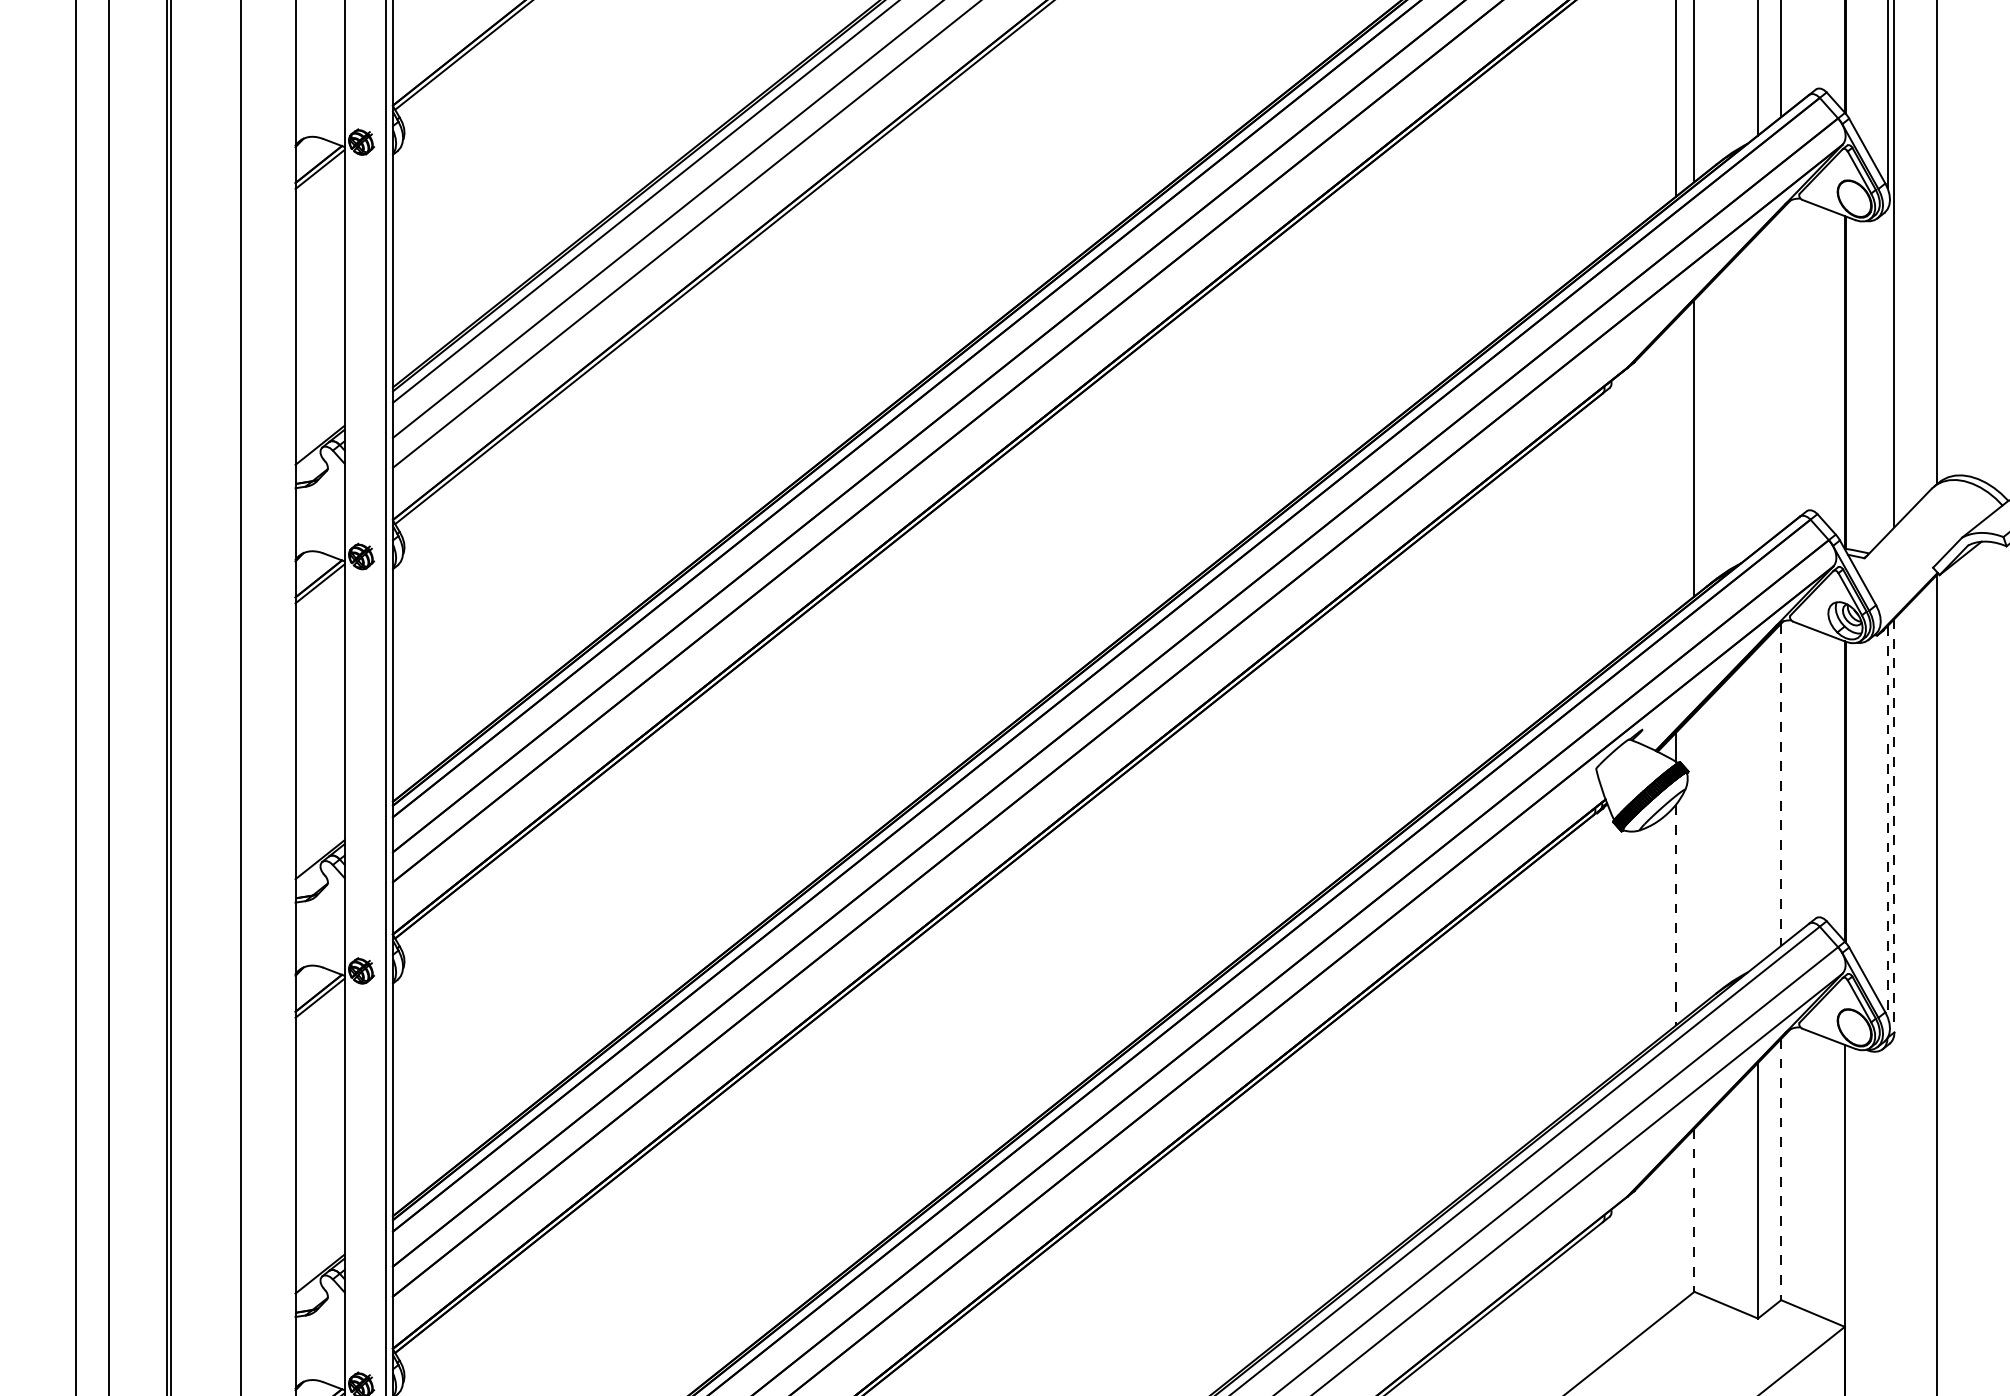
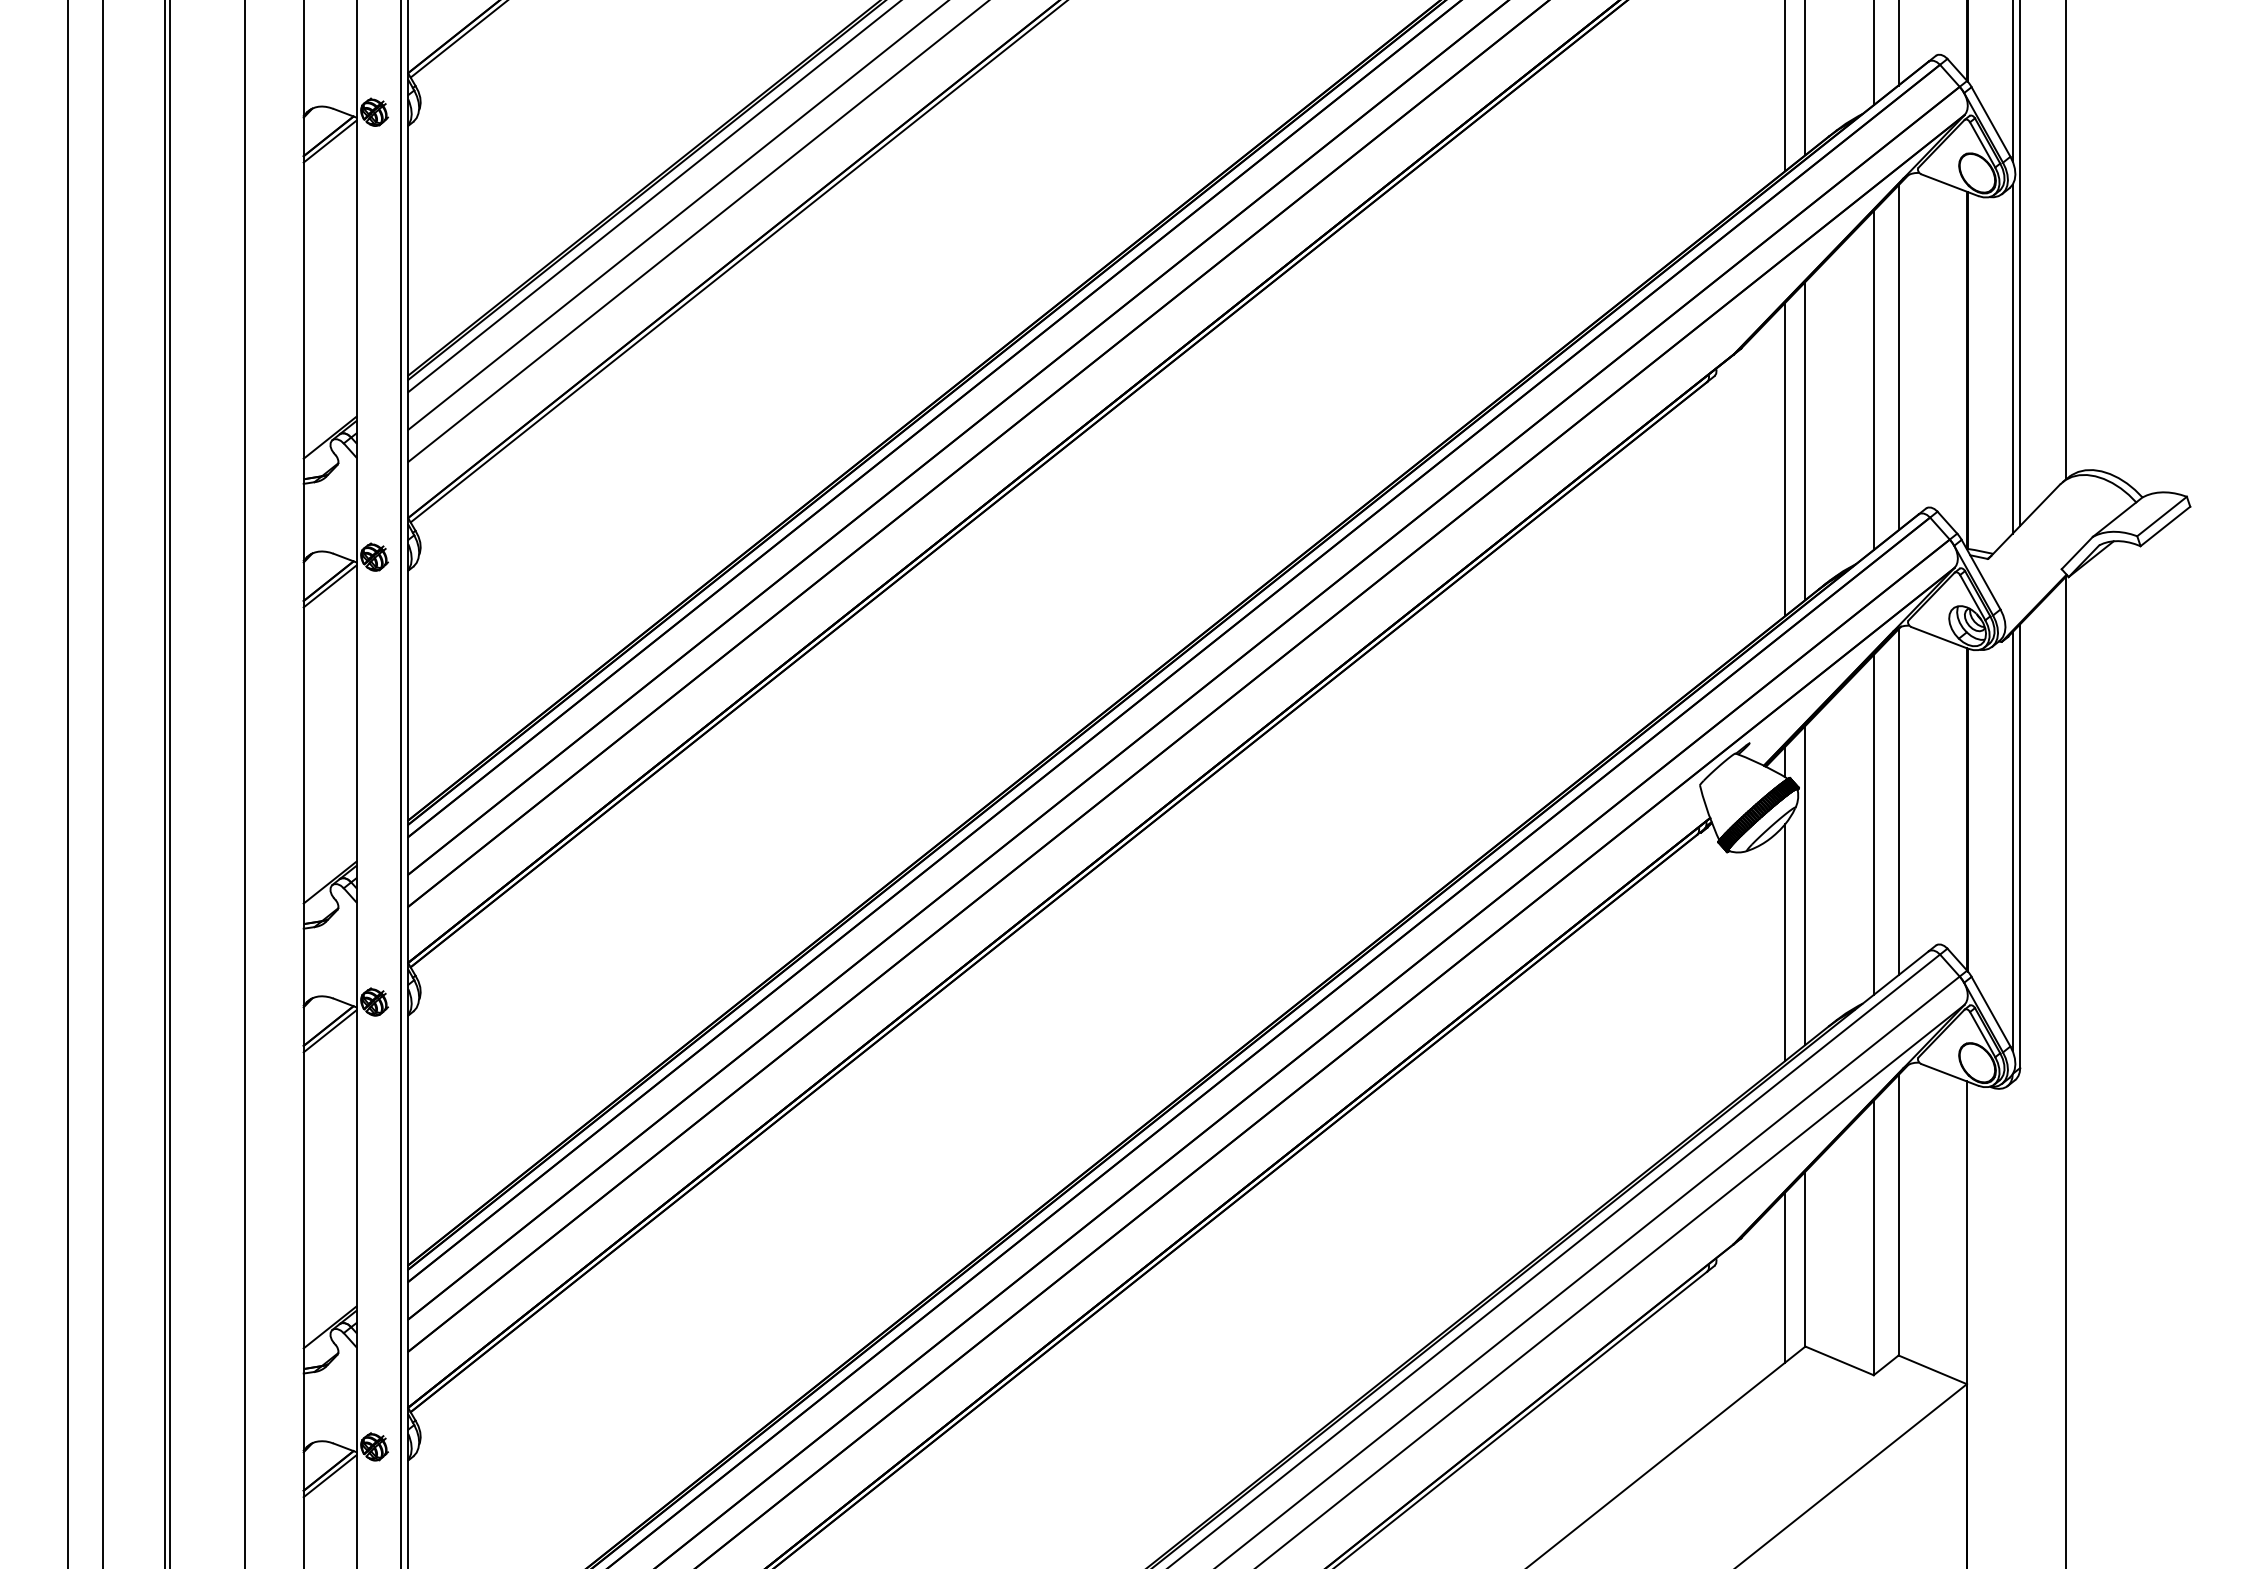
line: (1781, 370) -> (1898, 357), added
line: (1887, 371) -> (2012, 358), added
line: (1757, 391) -> (1873, 380), added
line: (1675, 465) -> (1785, 459), added
line: (1781, 785) -> (1898, 802), dashed -> solid
line: (1757, 805) -> (1873, 824), added
line: (1887, 821) -> (2012, 841), dashed -> solid
line: (1894, 826) -> (2020, 846), dashed -> solid
line: (1694, 861) -> (1805, 884), added
line: (1675, 916) -> (1785, 943), dashed -> solid
line: (1781, 1169) -> (1898, 1215), dashed -> solid
line: (1694, 1210) -> (1805, 1259), dashed -> solid
line: (1675, 1227) -> (1785, 1277), added

